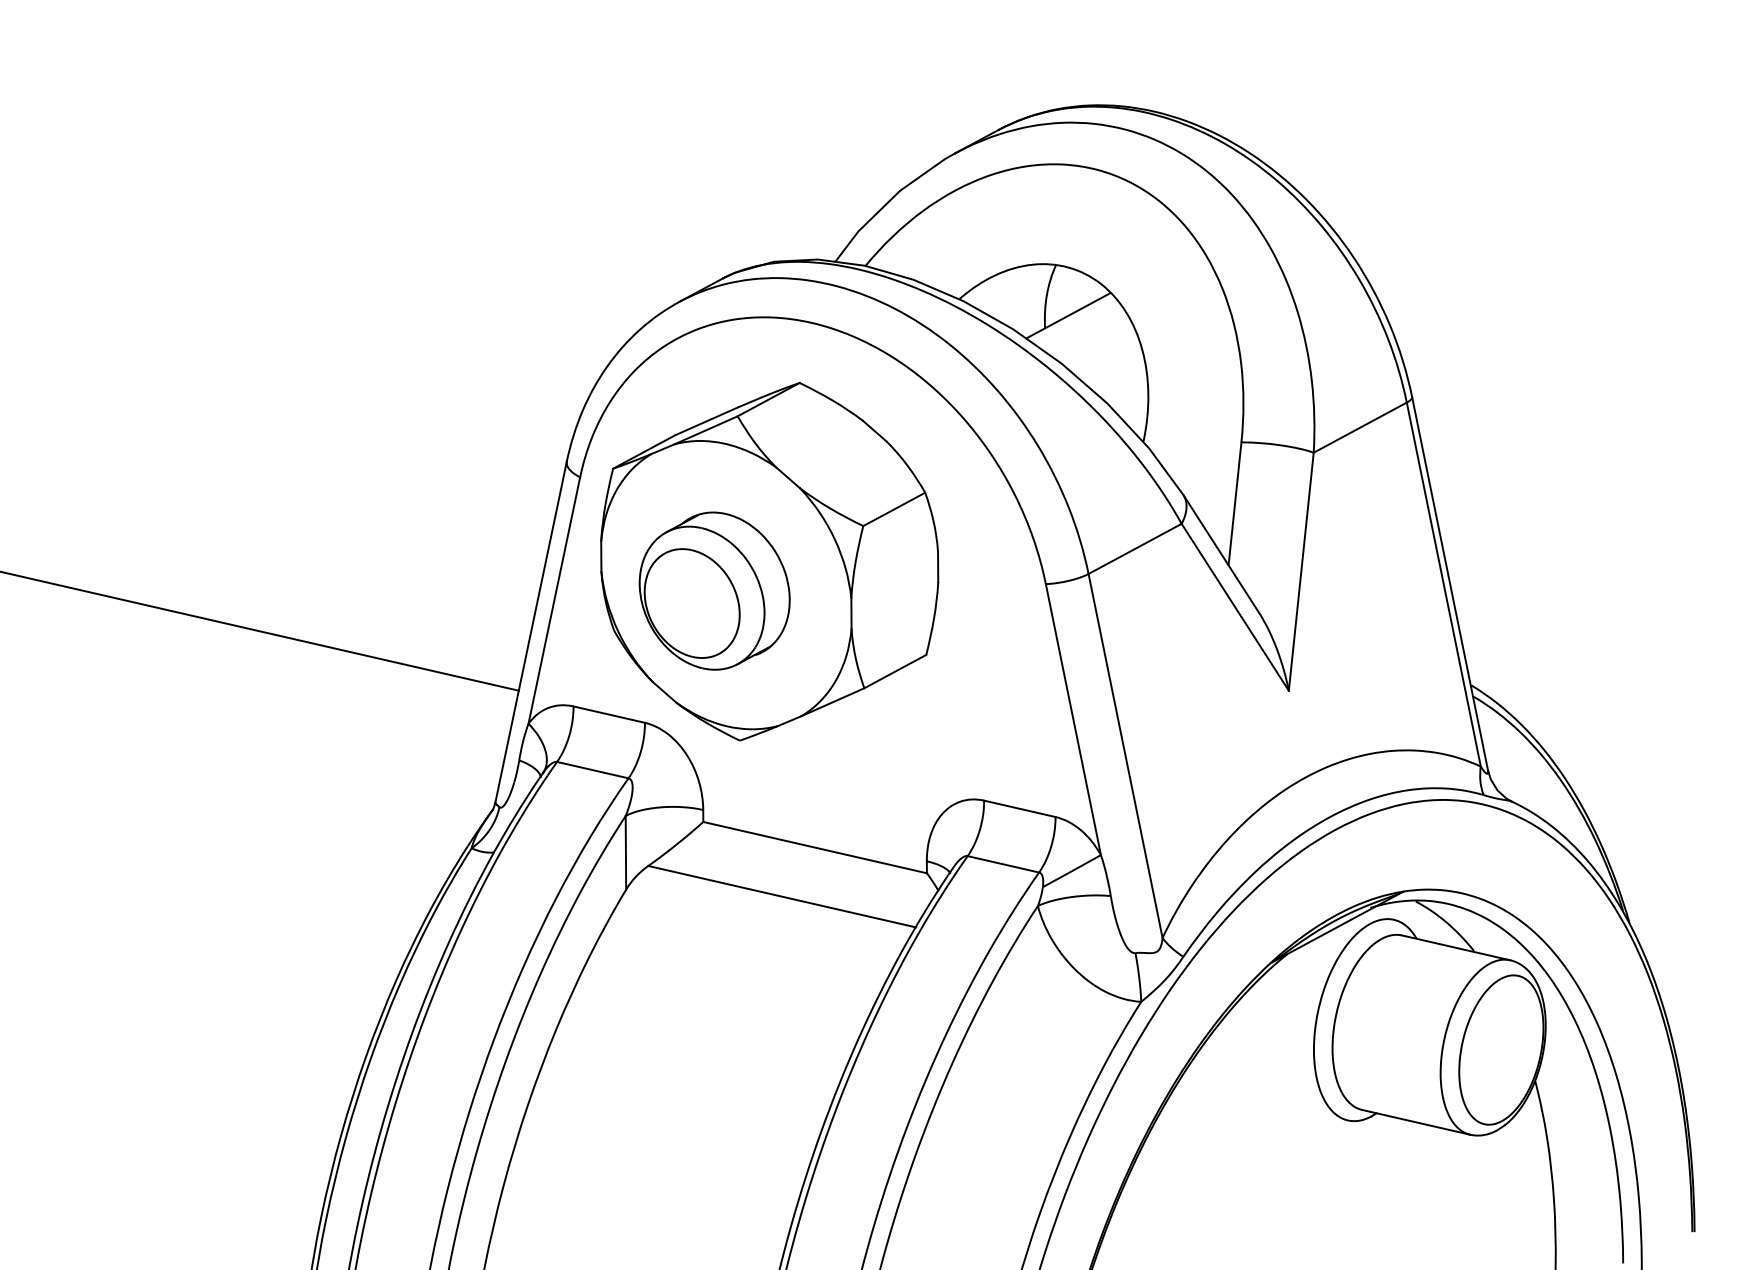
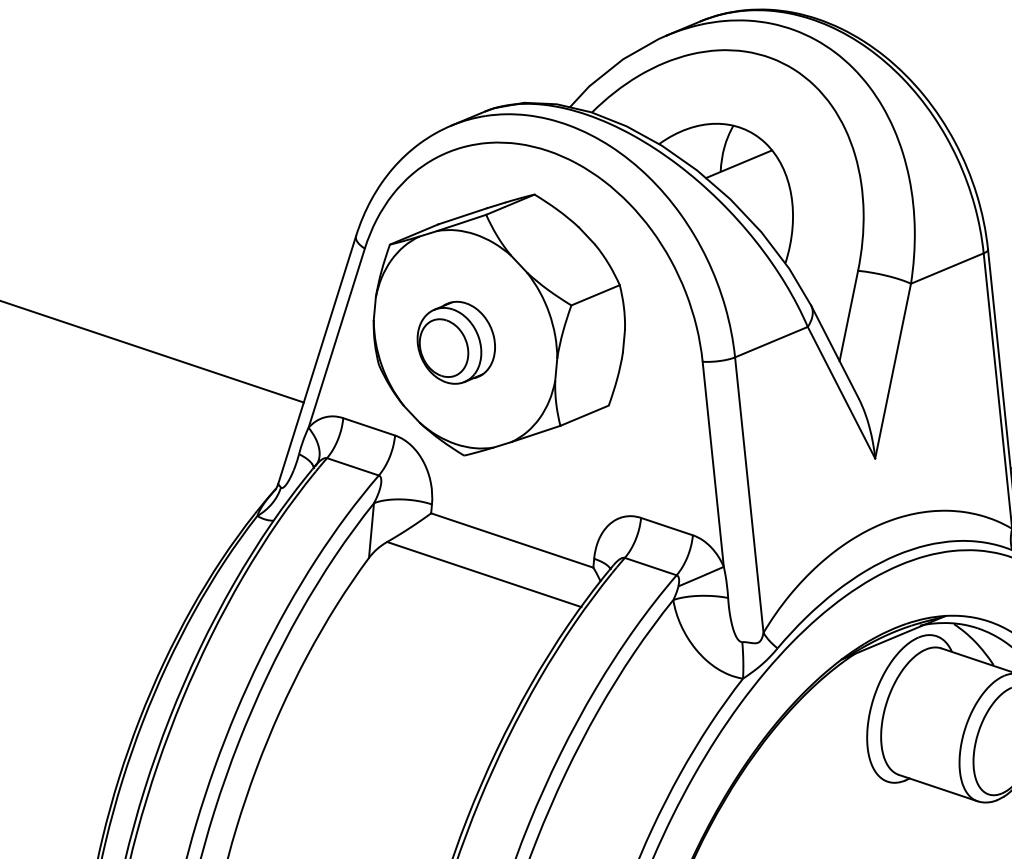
part: (714, 590) -> (456, 342), size x0.7

